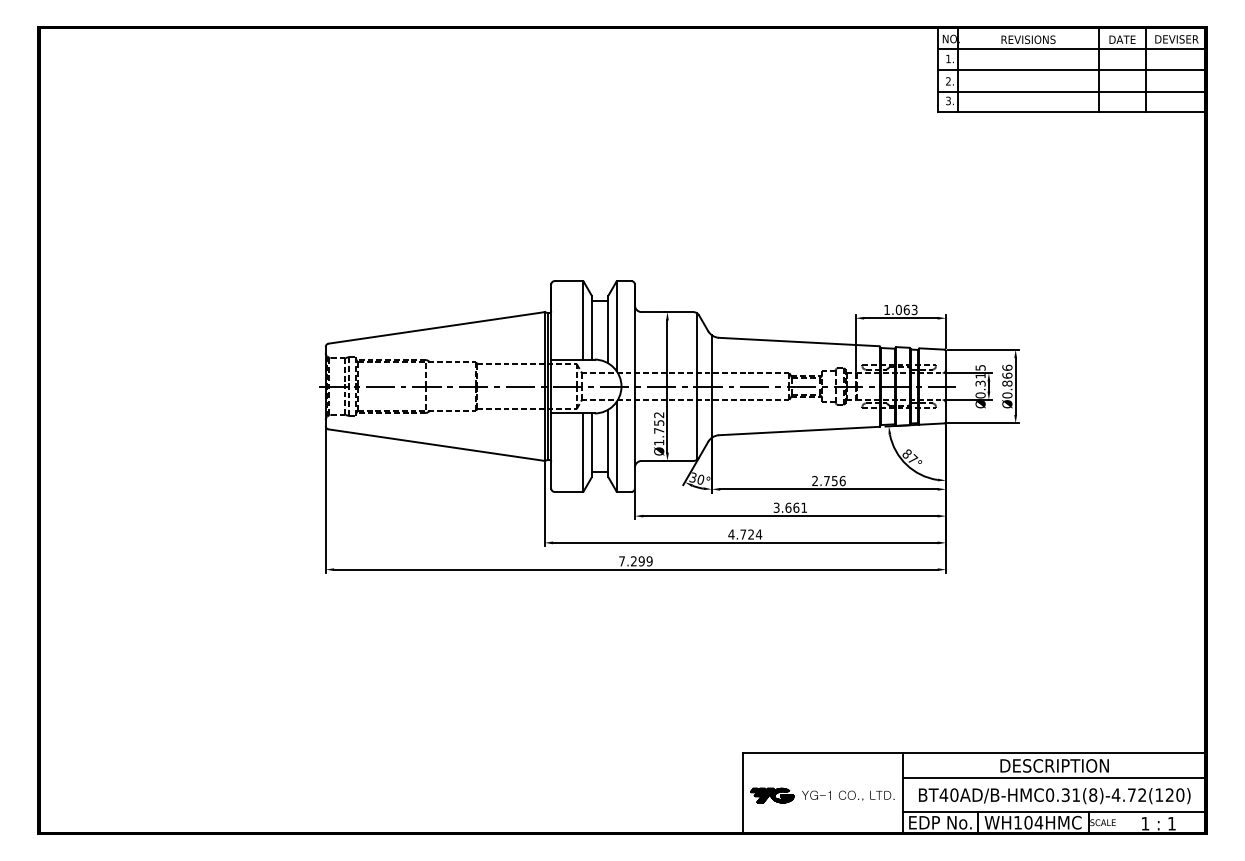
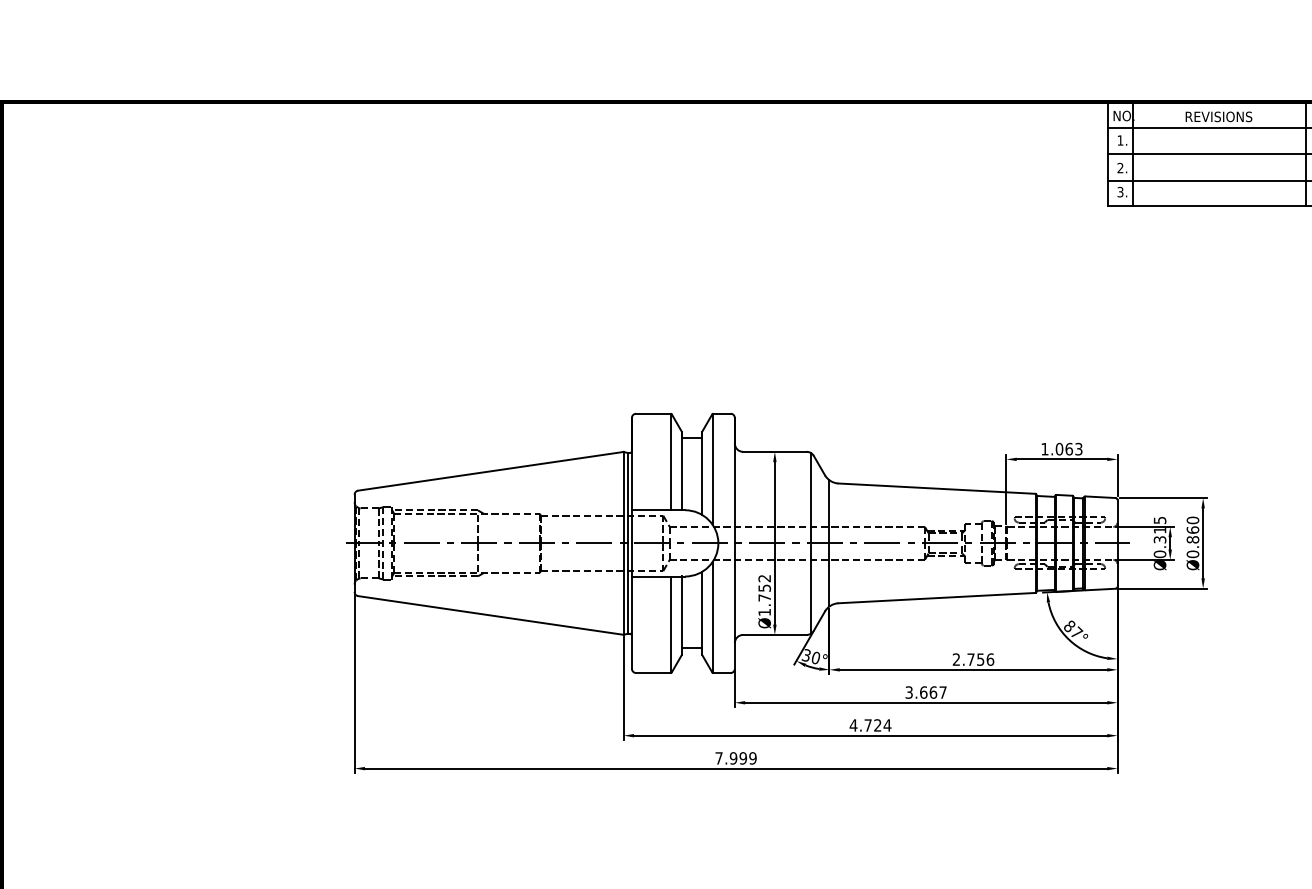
text: (1007, 367) -> (1193, 519), Ø0.866 -> Ø0.860
text: (804, 507) -> (943, 692), 3.661 -> 3.667
text: (633, 561) -> (733, 758), 7.299 -> 7.999

